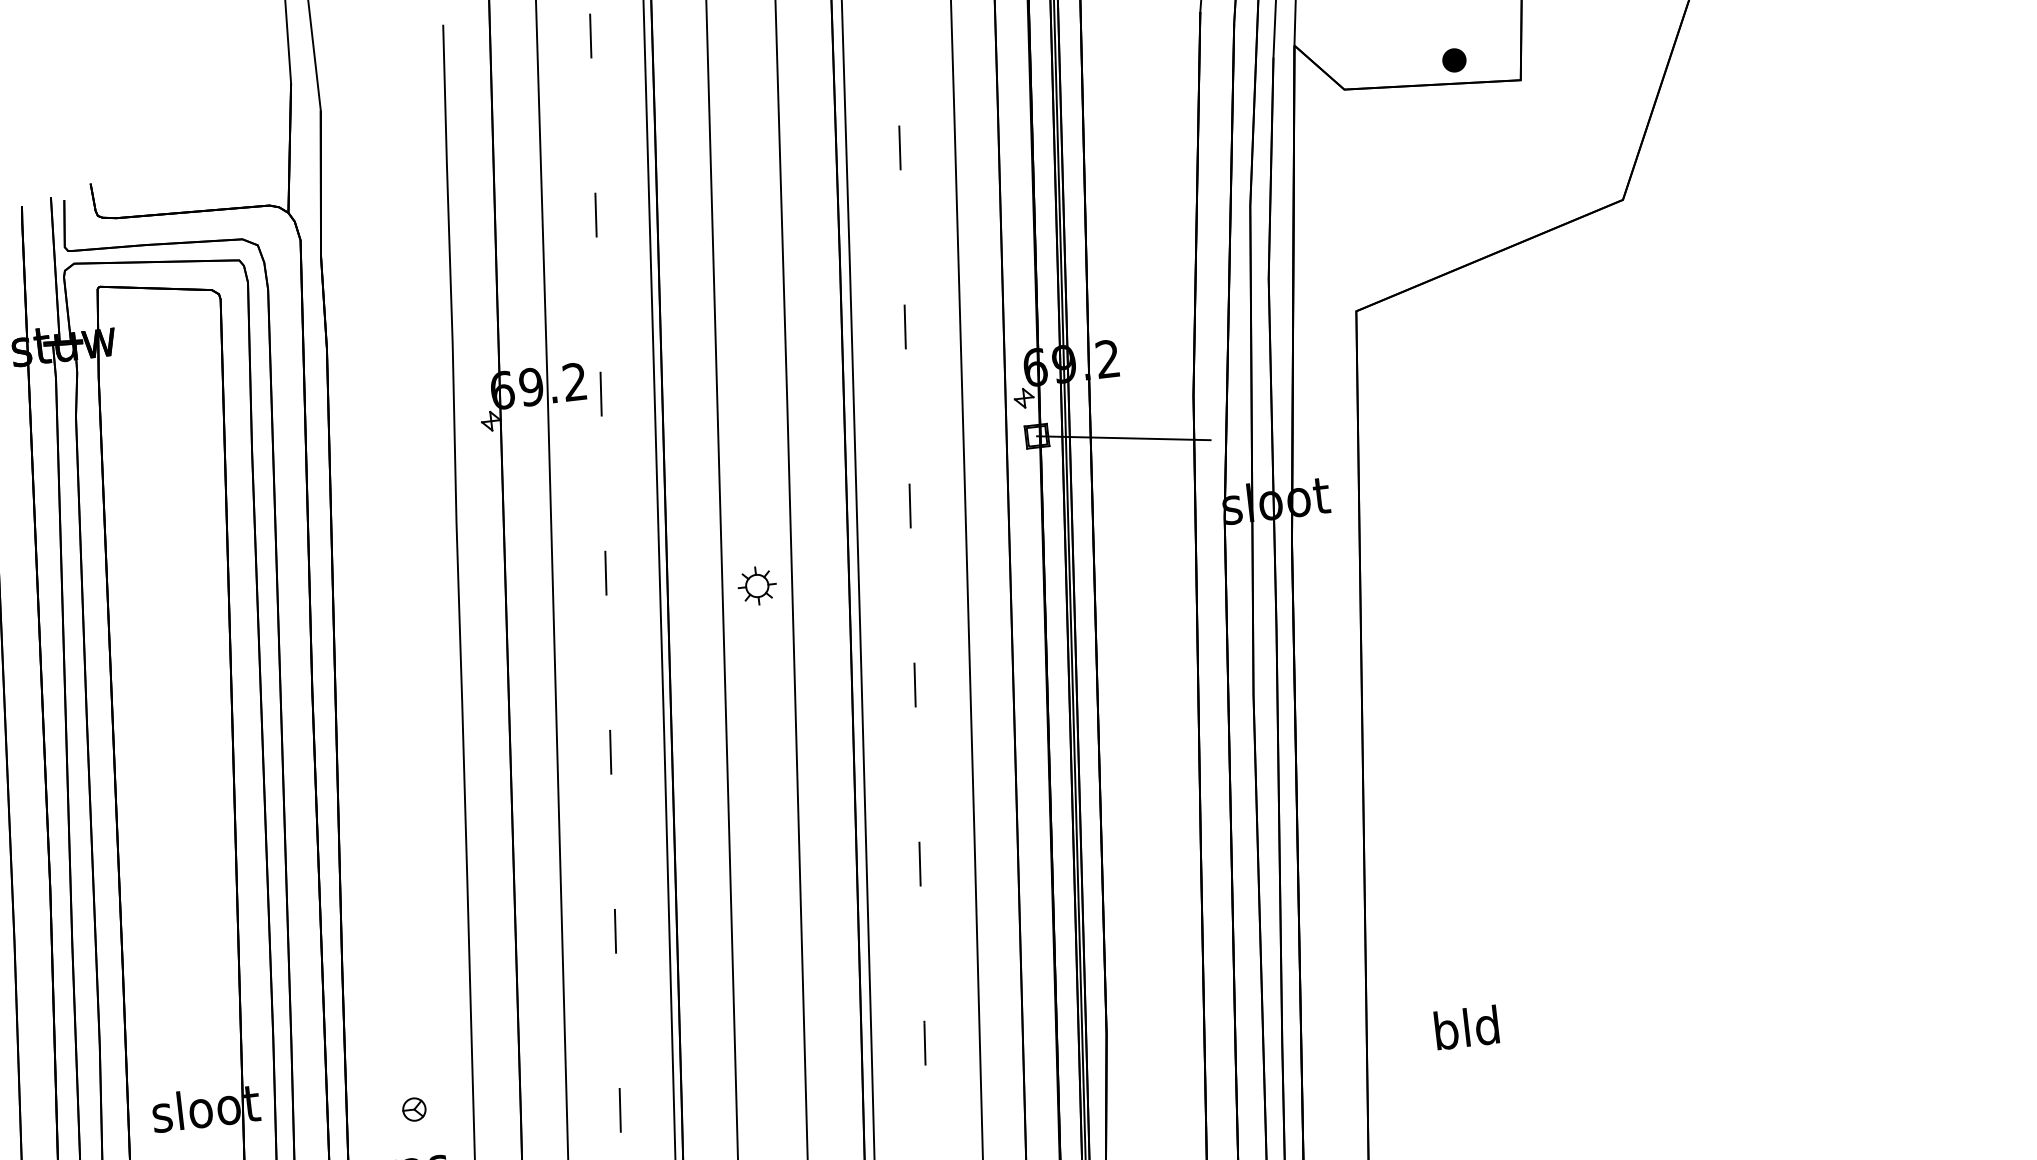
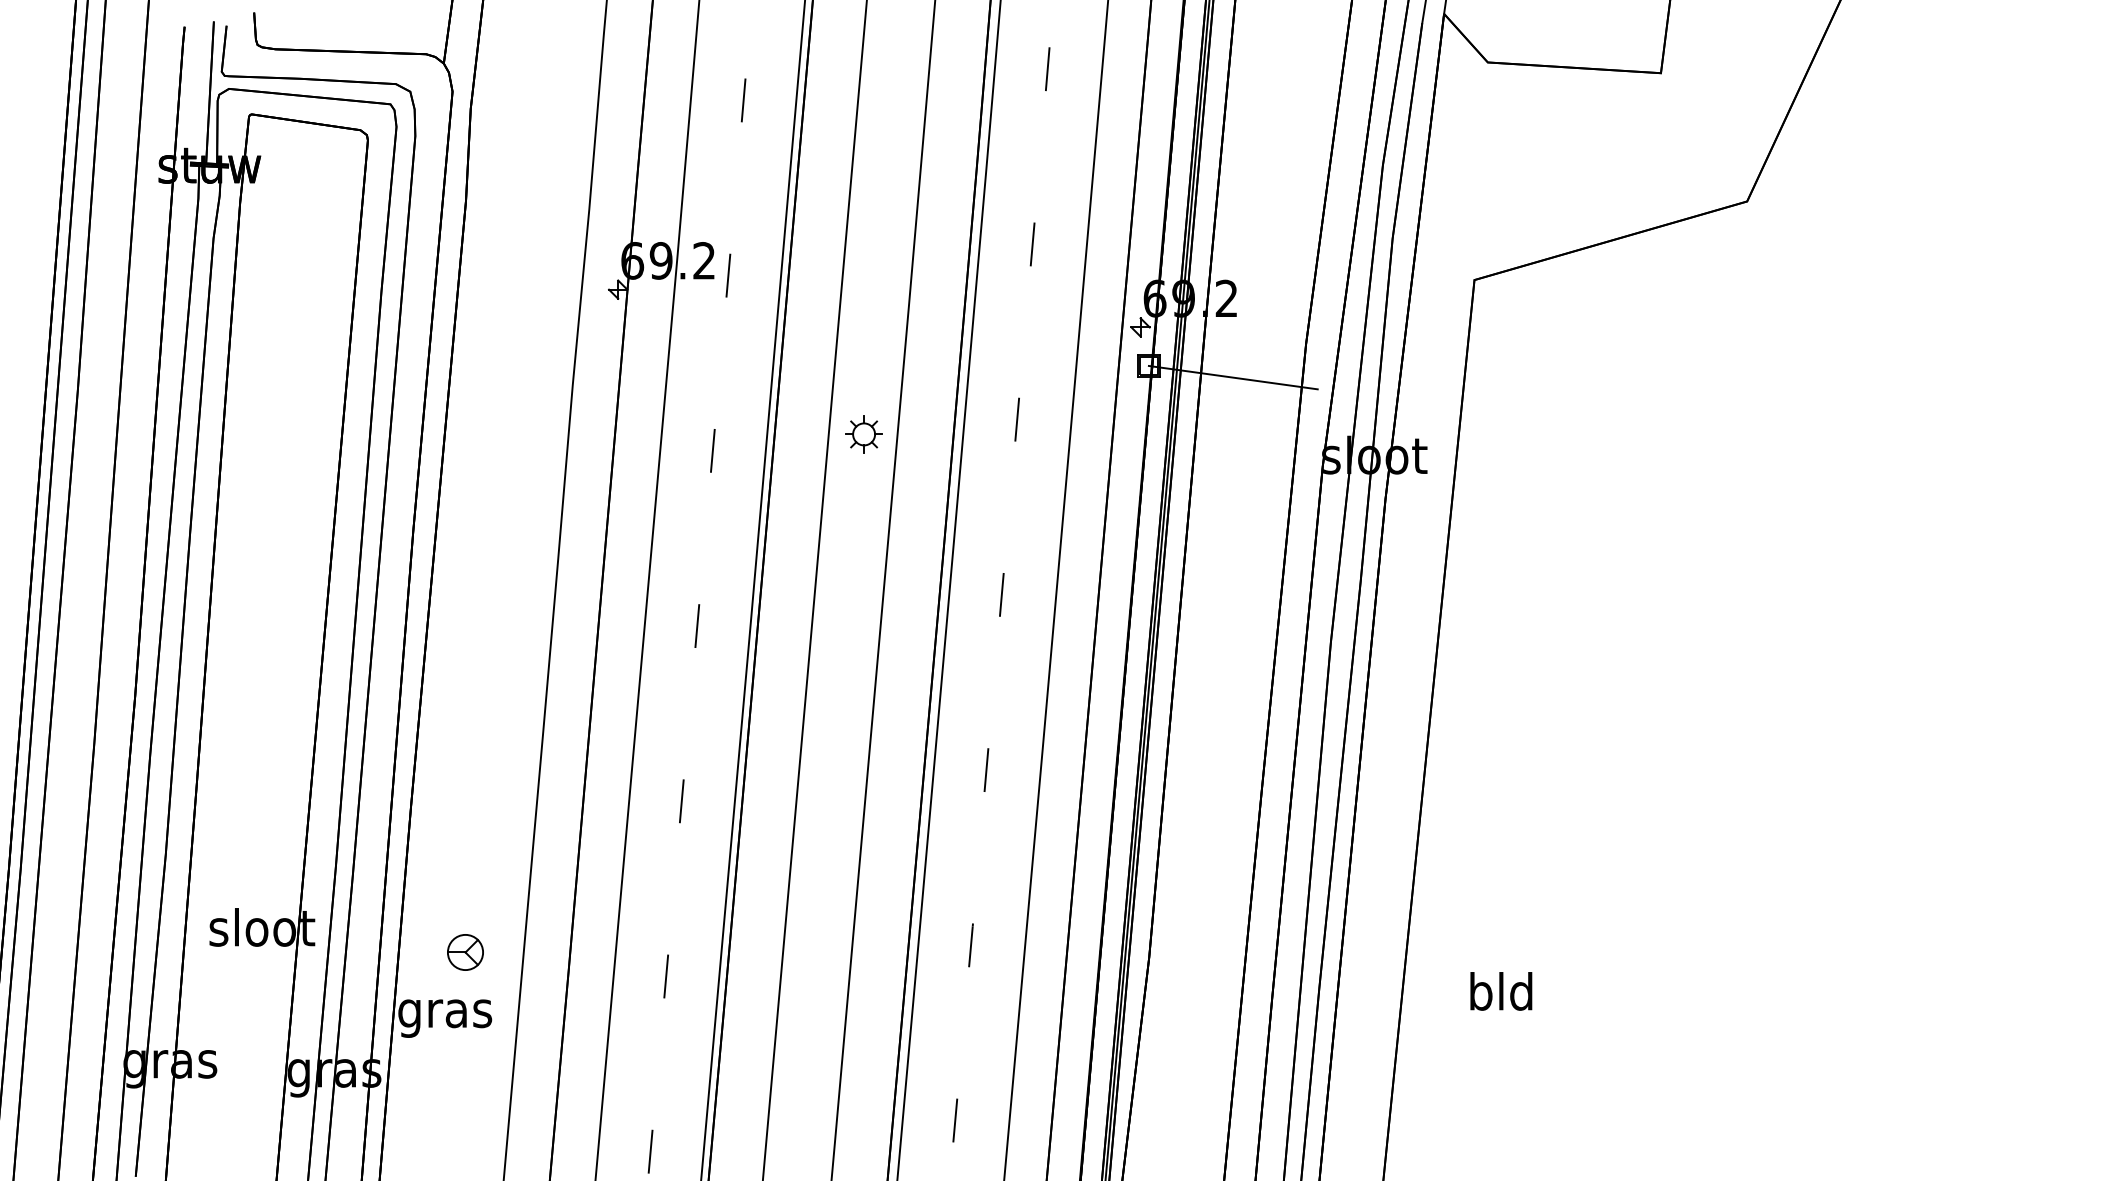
part: (1454, 60) -> (1598, 46), removed
part: (756, 586) -> (863, 434), moved
part: (414, 1109) -> (465, 952), size x1.6

